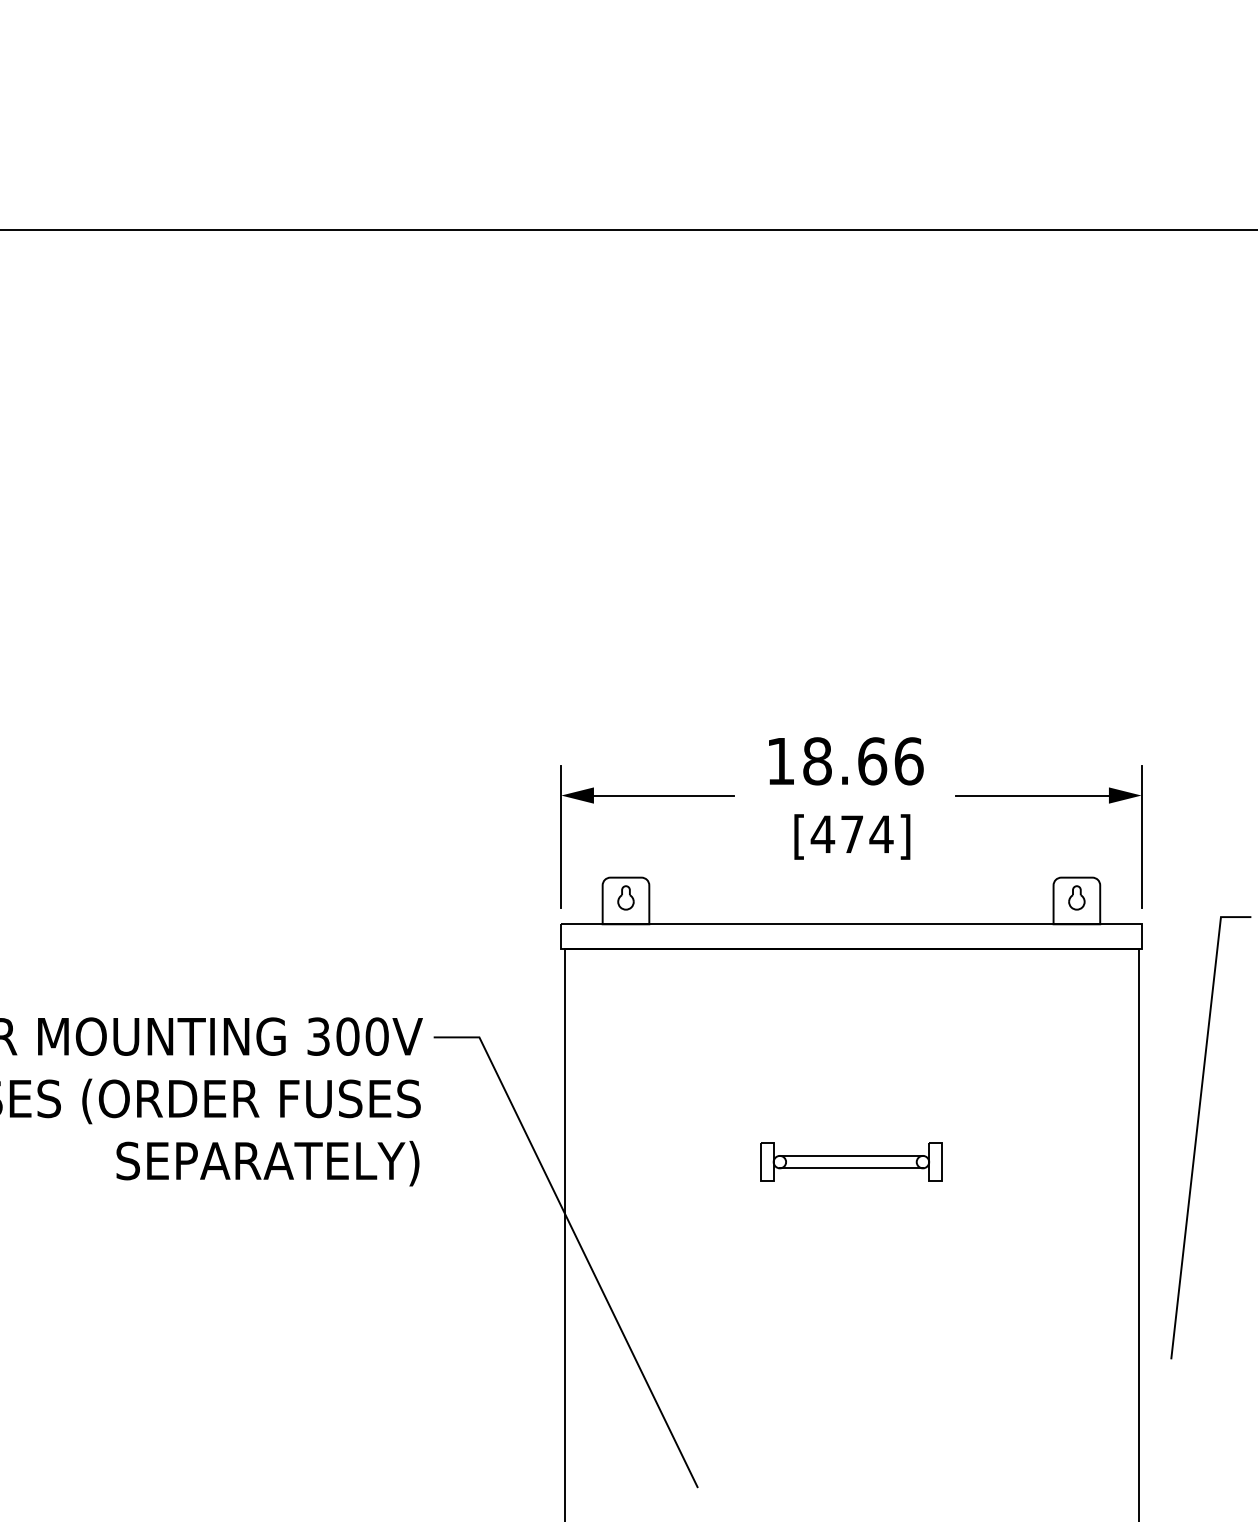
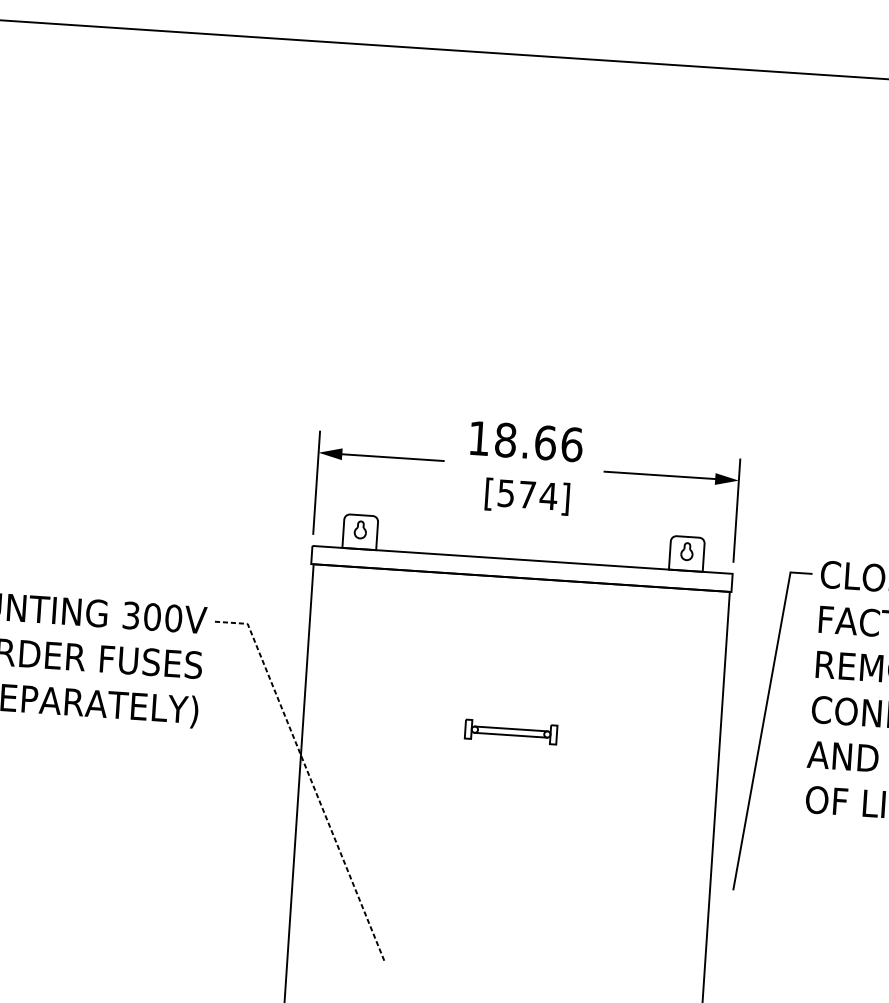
text: (822, 834) -> (505, 493), [474] -> [574]
part: (851, 1161) -> (511, 731), size x0.7
line: (578, 1241) -> (309, 776), solid -> dashed

